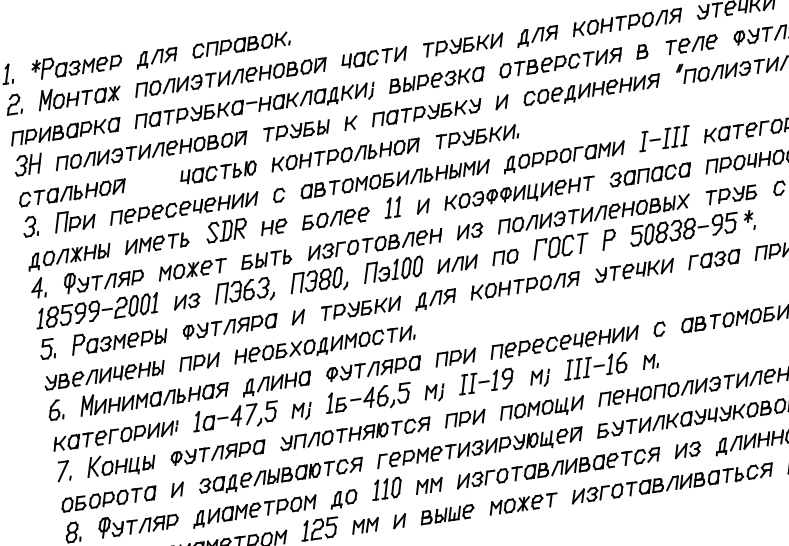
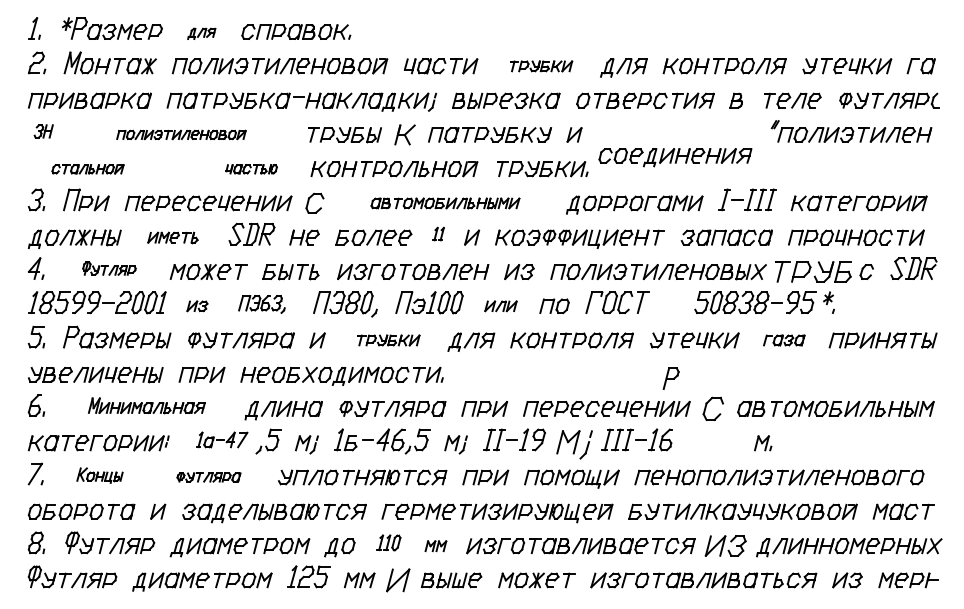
part: (464, 45) -> (541, 66), size x0.7
part: (156, 57) -> (201, 33), size x0.6
part: (592, 91) -> (675, 157), moved
part: (350, 122) -> (404, 134), size x1.4
part: (151, 150) -> (181, 134), size x0.6
part: (28, 164) -> (43, 131), size x0.6
part: (218, 173) -> (251, 169), size x0.6
part: (395, 179) -> (445, 203), size x0.7
part: (72, 193) -> (87, 169), size x0.6
part: (731, 194) -> (813, 271), size x1.4
part: (279, 195) -> (315, 203), size x1.4
part: (392, 206) -> (438, 233), size x0.6
part: (608, 239) -> (670, 378), moved
part: (156, 243) -> (172, 237), size x0.7
part: (714, 259) -> (784, 340), size x0.7
part: (457, 264) -> (500, 306), size x0.7
part: (103, 278) -> (109, 268), size x0.6
part: (243, 292) -> (261, 304), size x0.7
part: (187, 301) -> (197, 306), size x0.7
part: (361, 308) -> (388, 340), size x0.7
part: (659, 328) -> (713, 408), size x1.6
part: (650, 361) -> (763, 443), moved
part: (540, 378) -> (574, 444), size x1.6
part: (153, 396) -> (146, 405), size x0.7
part: (225, 417) -> (222, 439), size x0.7
part: (687, 450) -> (725, 546), size x1.4
part: (218, 452) -> (208, 477), size x0.6
part: (120, 464) -> (99, 475), size x0.6
part: (428, 486) -> (435, 546), size x0.7
part: (386, 488) -> (388, 542), size x0.7
part: (399, 521) -> (397, 580), size x1.6

